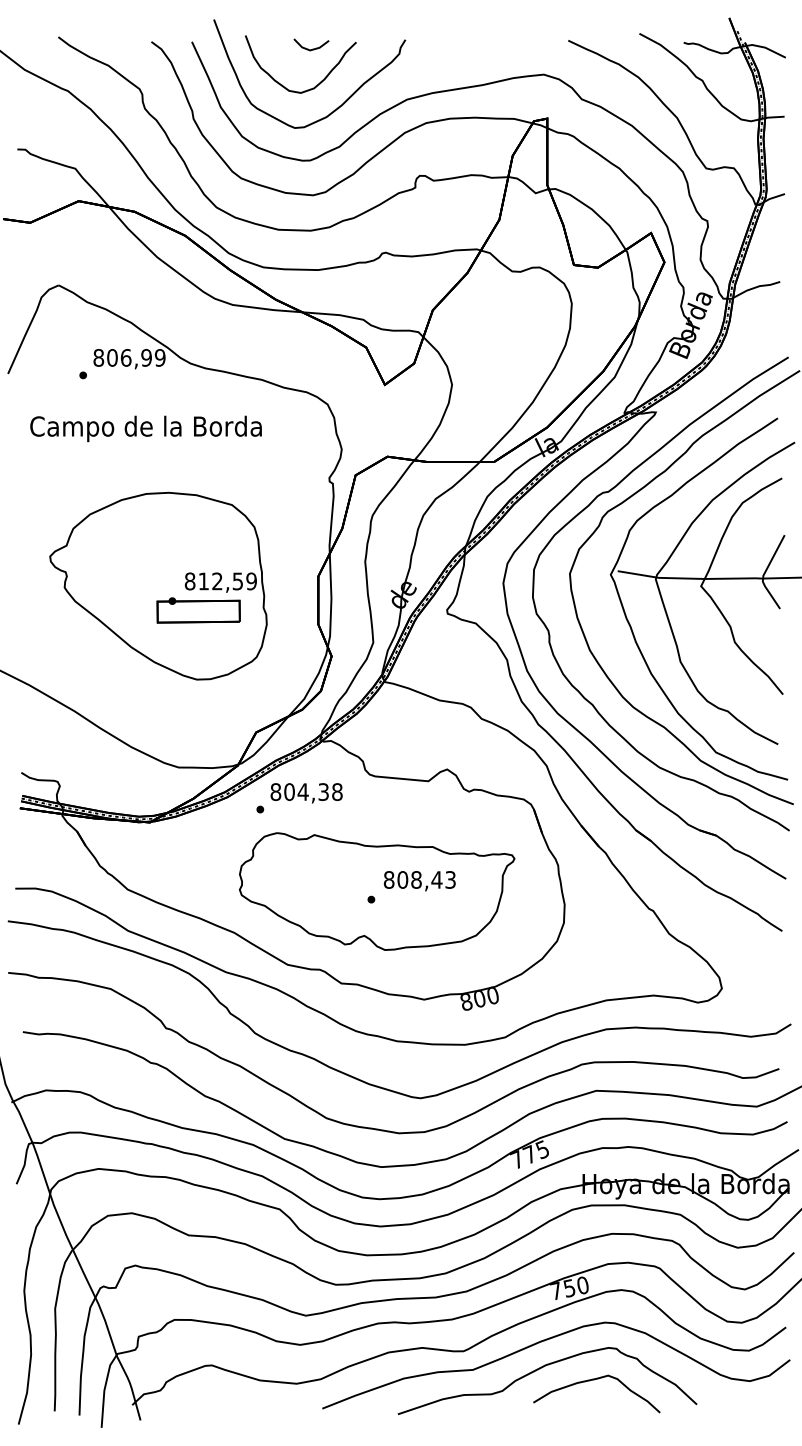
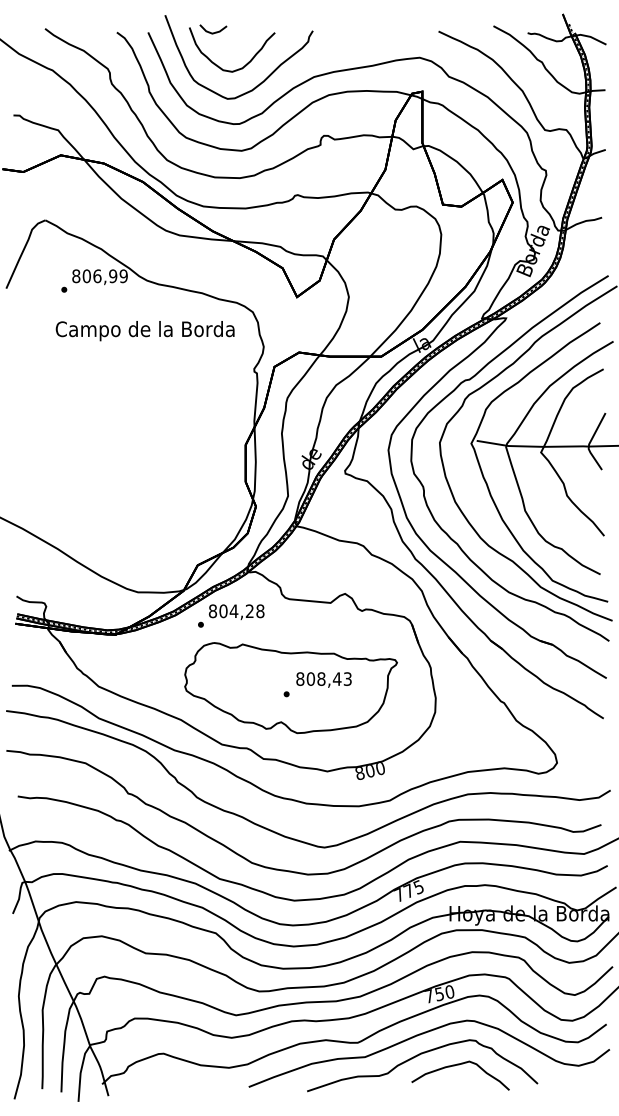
line: (312, 48) -> (214, 32), moved
text: (145, 428) -> (144, 330), moved
part: (158, 585) -> (122, 451), removed
text: (323, 792) -> (249, 611), 804,38 -> 804,28

